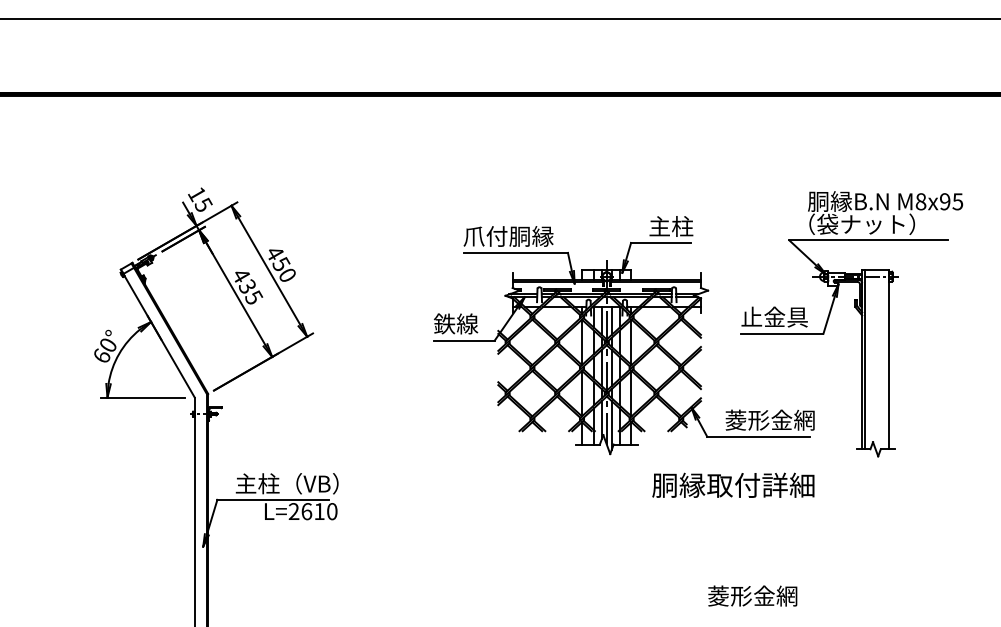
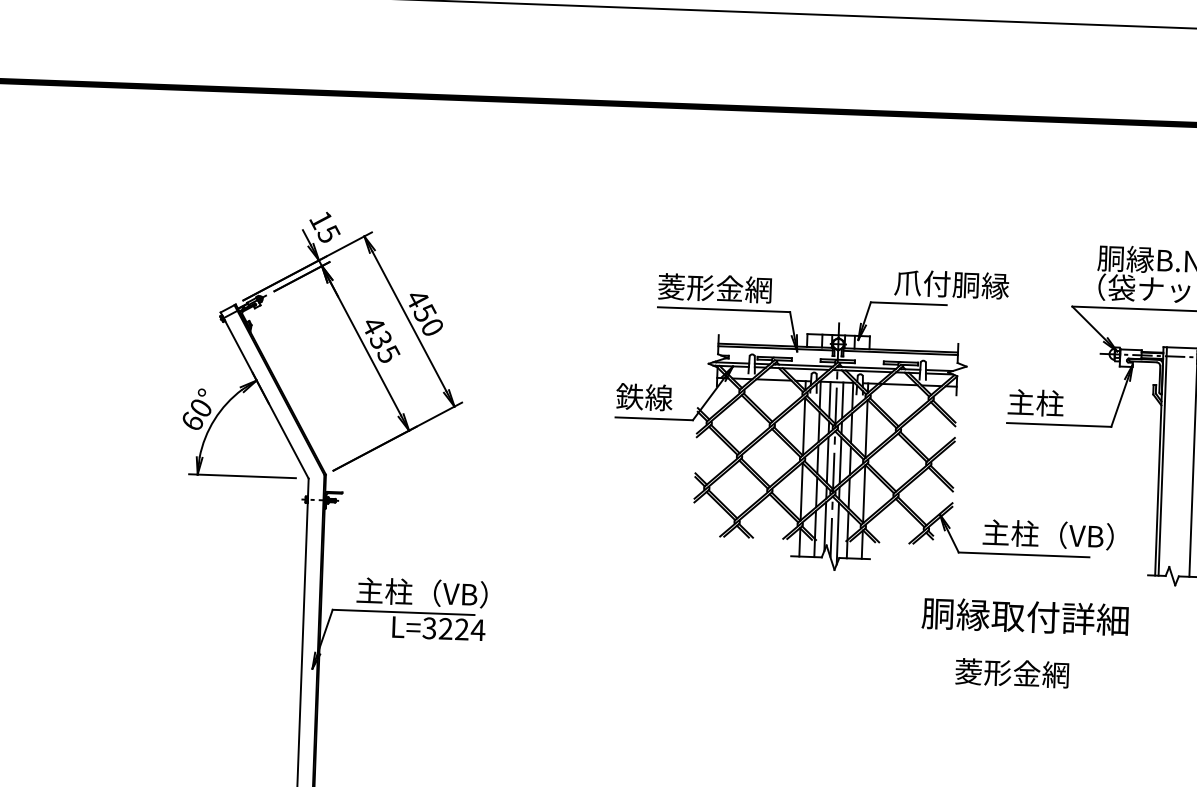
text: (694, 226) -> (952, 284), 主柱 -> 爪付胴縁
text: (508, 235) -> (715, 287), 爪付胴縁 -> 菱形金網
text: (774, 316) -> (1049, 402), 止金具 -> 主柱
text: (776, 419) -> (1047, 533), 菱形金網 -> 主柱（VB）
text: (733, 484) -> (1025, 615), moved
text: (312, 511) -> (453, 629), L=2610 -> L=3224
text: (752, 595) -> (1011, 672), moved

